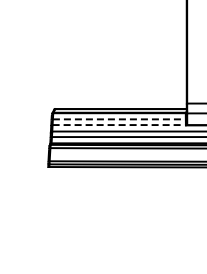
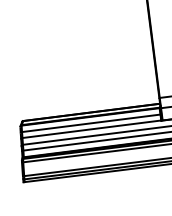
line: (119, 119) -> (91, 123), dashed -> solid
line: (119, 125) -> (92, 129), dashed -> solid

